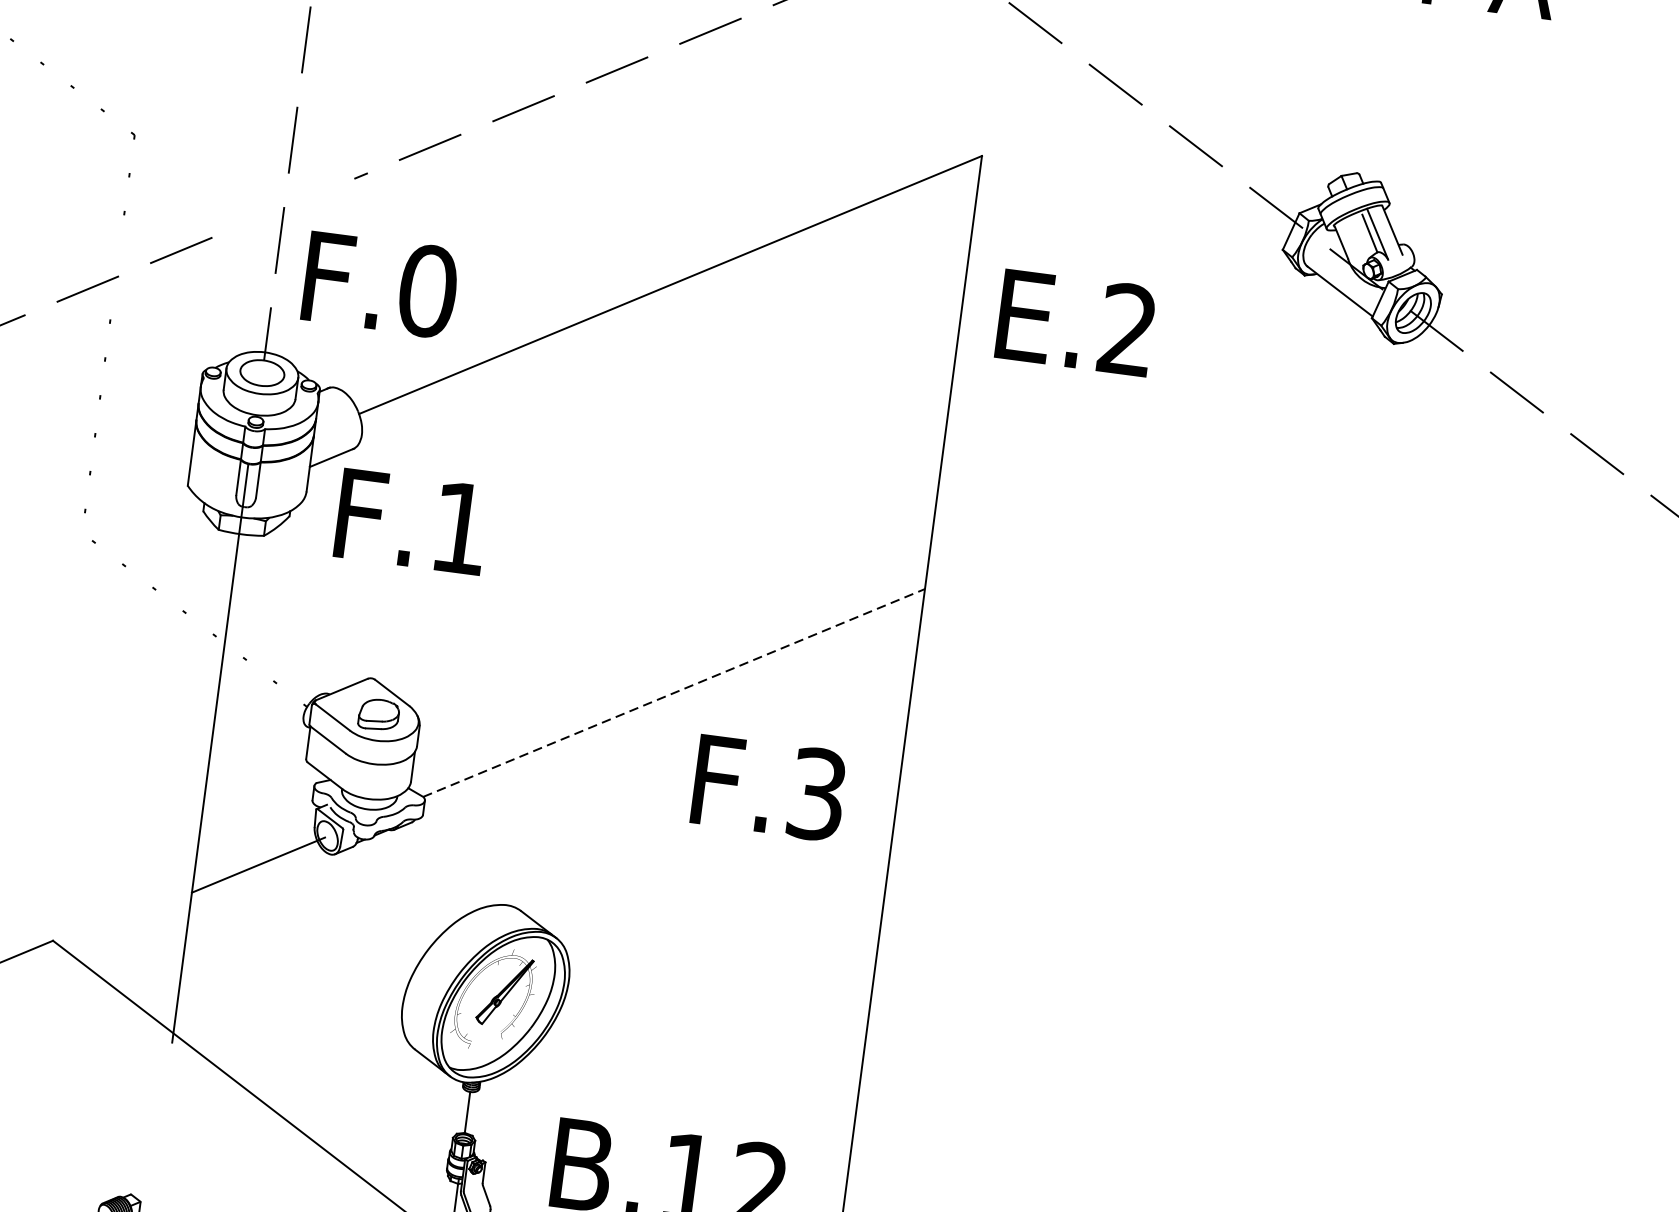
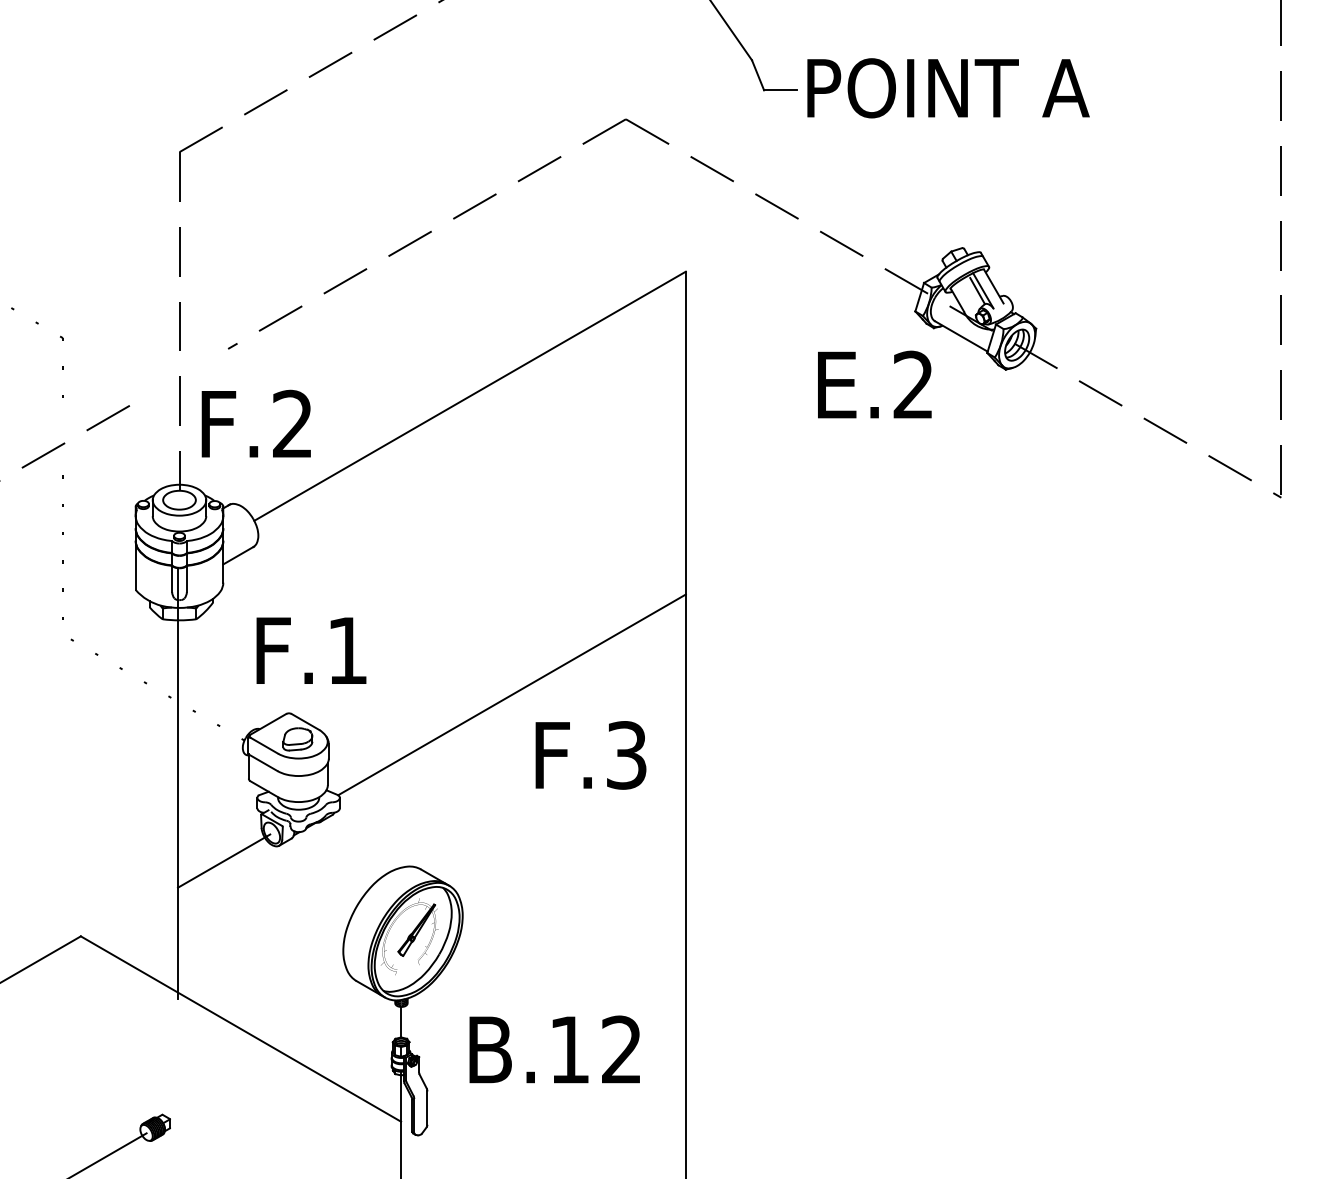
text: (427, 290) -> (292, 423), F.0 -> F.2
text: (1075, 322) -> (874, 384), moved
text: (412, 521) -> (311, 650), moved
line: (674, 692) -> (512, 694), dashed -> solid

